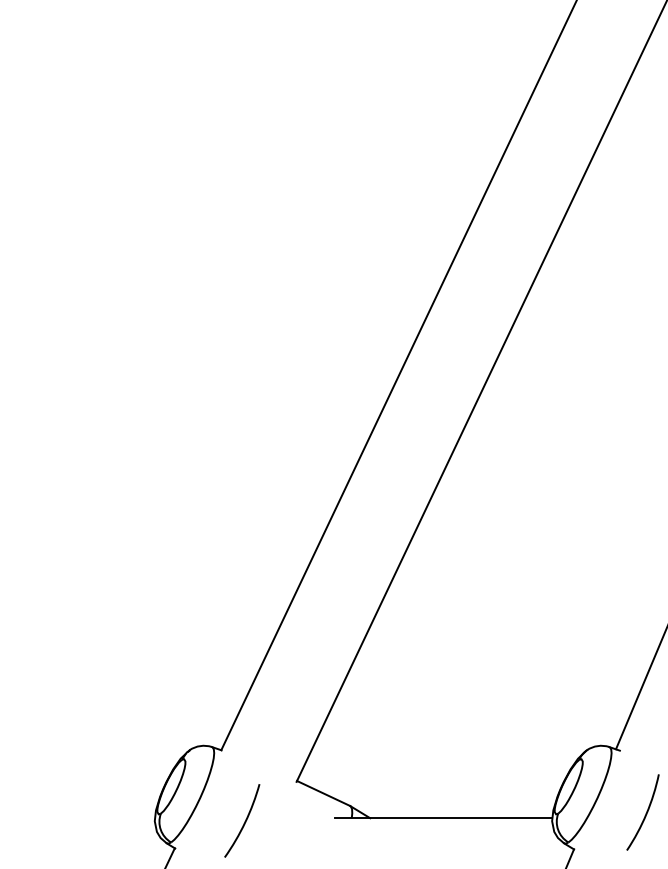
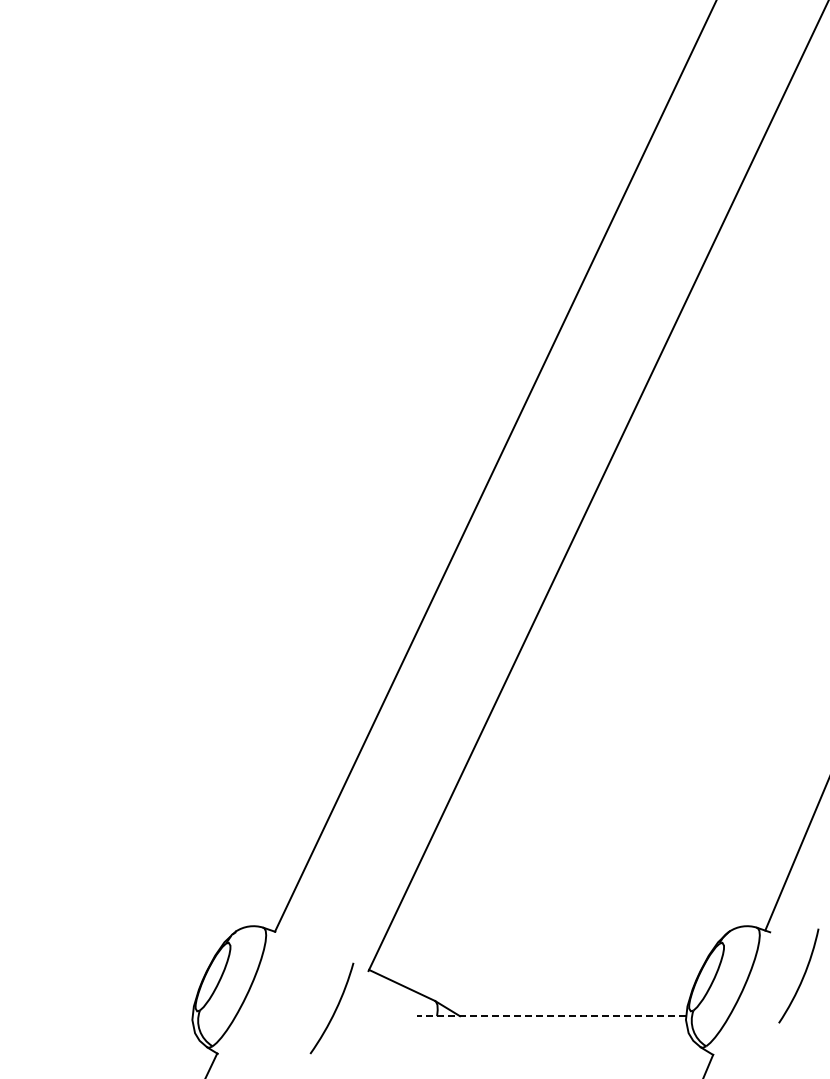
arc: (645, 812) -> (802, 976), moved
line: (443, 818) -> (551, 1016), solid -> dashed
arc: (244, 822) -> (334, 1010), moved

